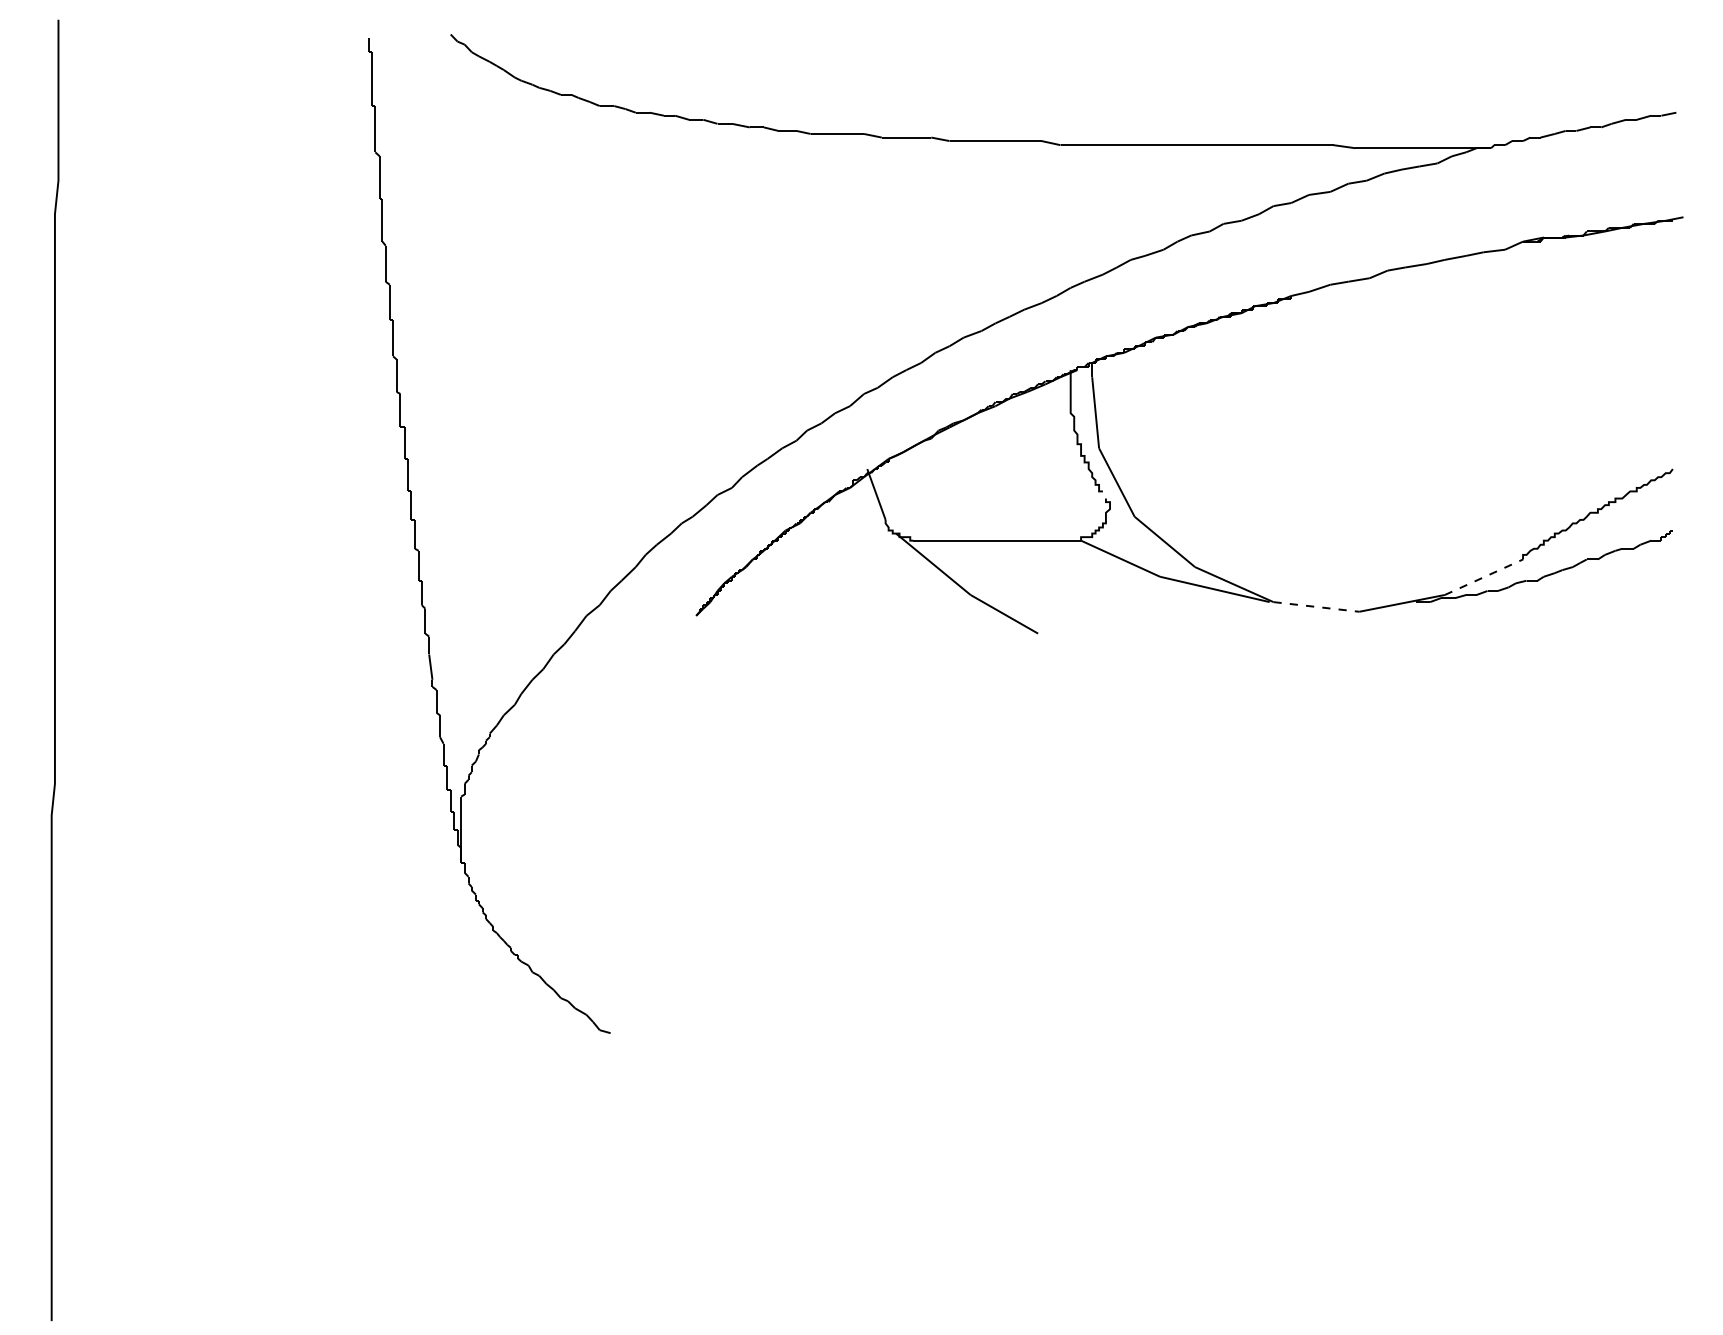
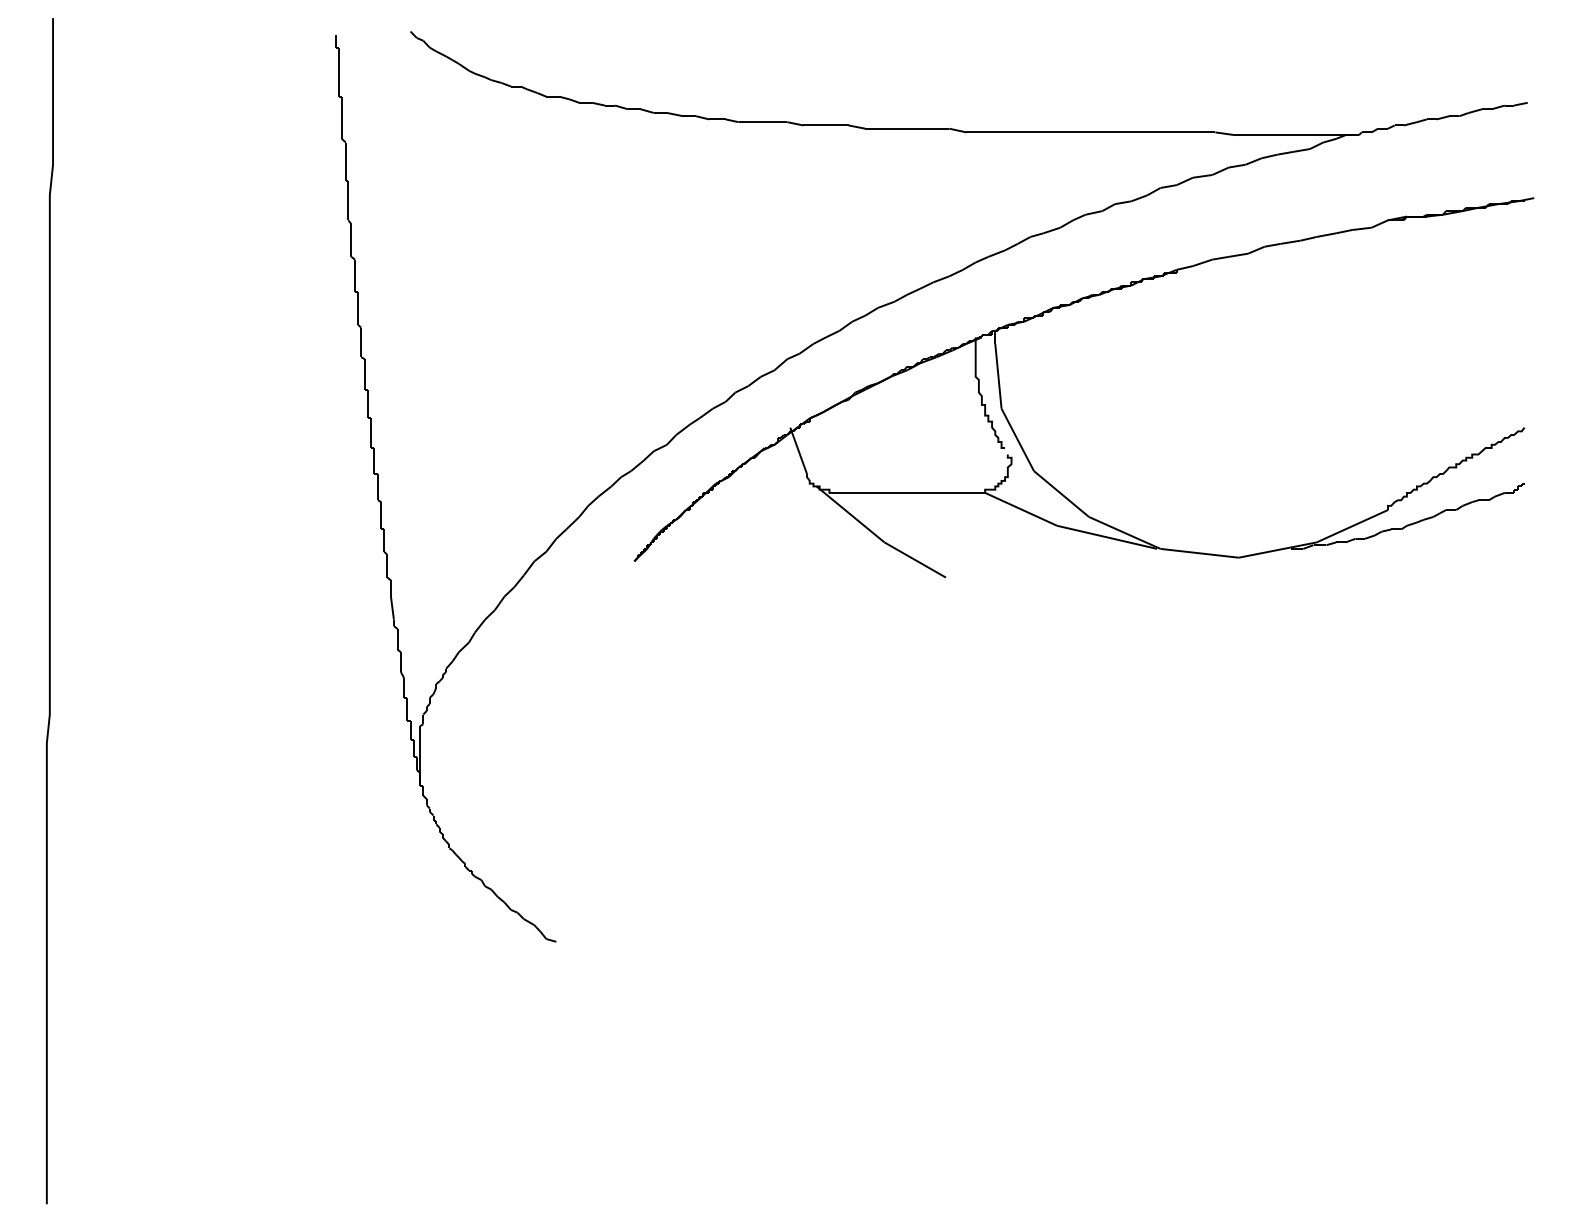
line: (1483, 577) -> (1351, 526), dashed -> solid
line: (1316, 607) -> (1199, 553), dashed -> solid

